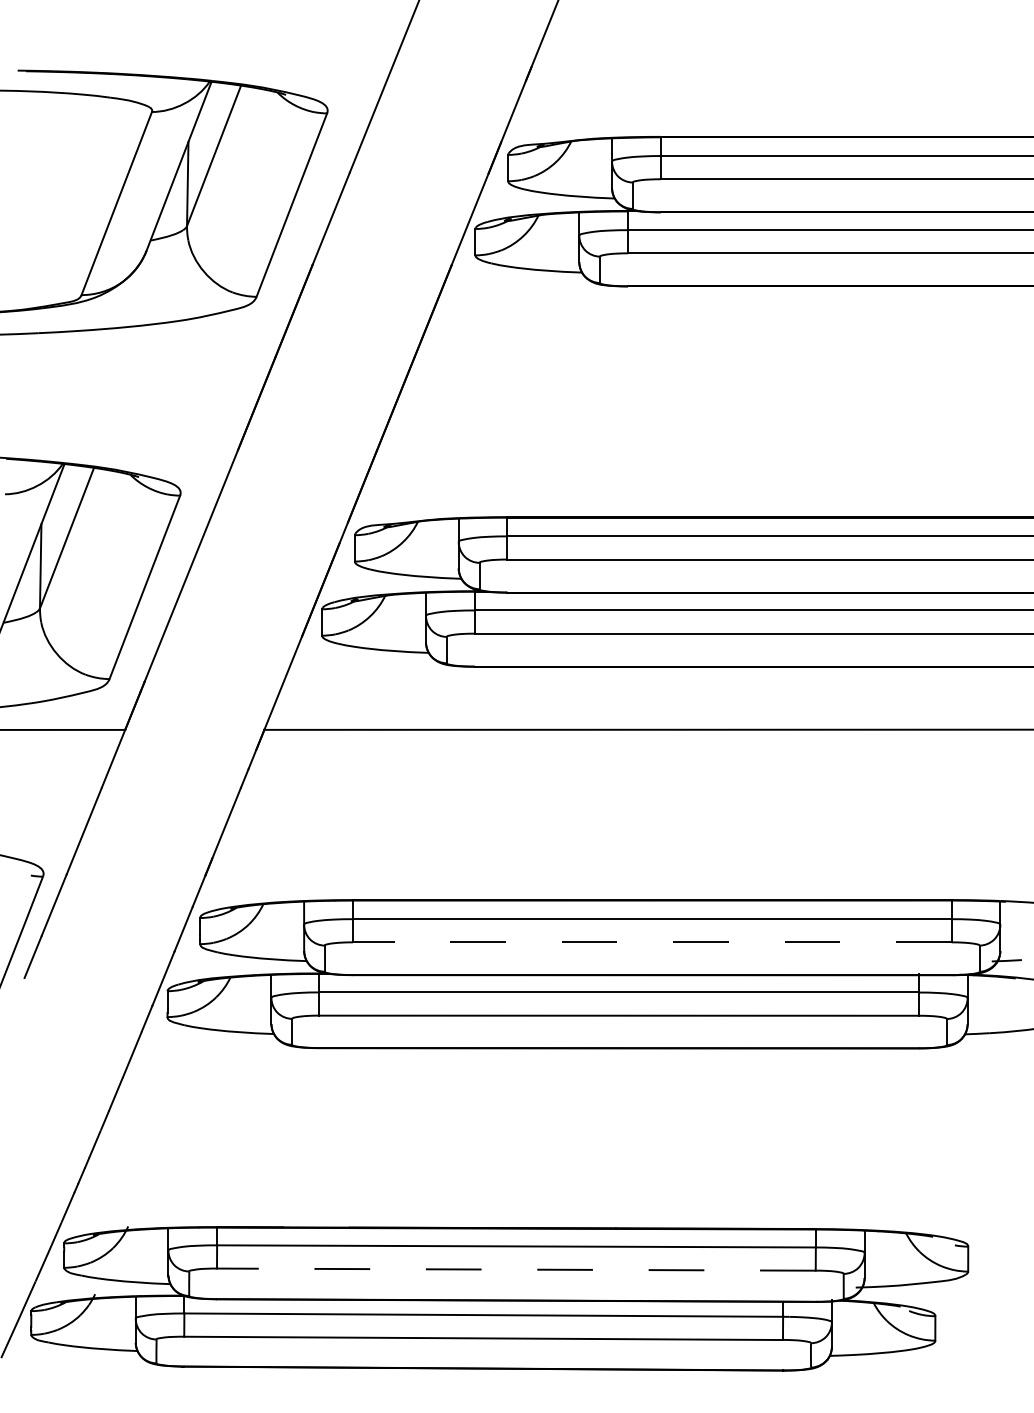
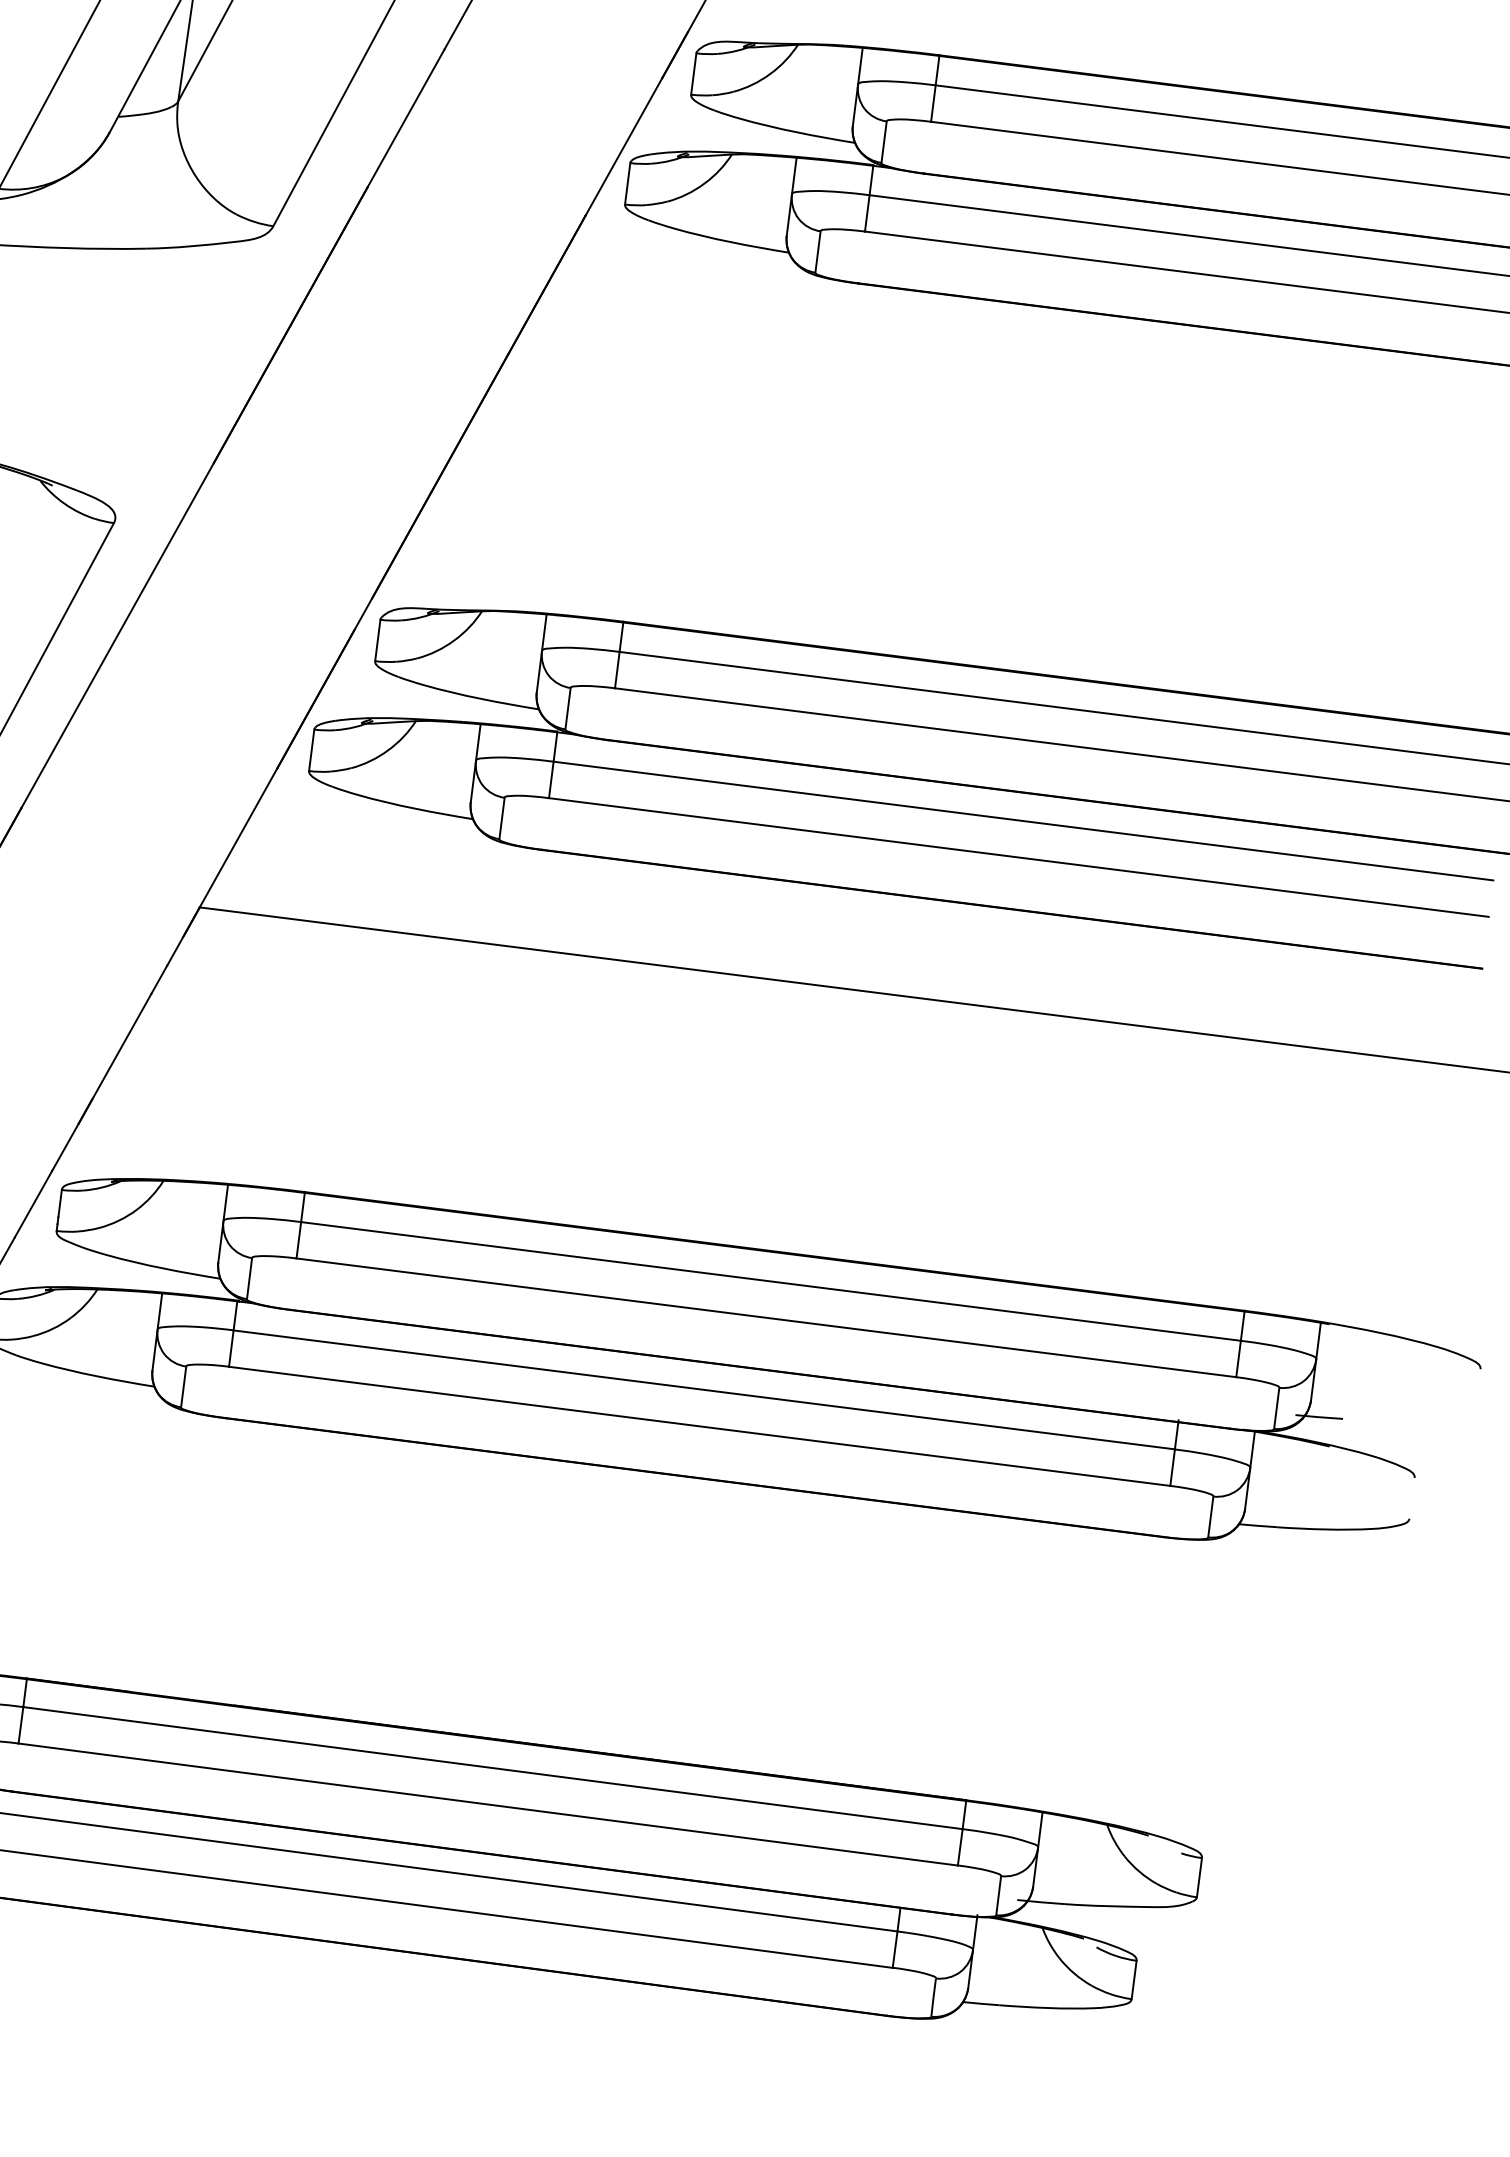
line: (651, 942) -> (765, 1317), dashed -> solid
line: (515, 1269) -> (486, 1804), dashed -> solid

